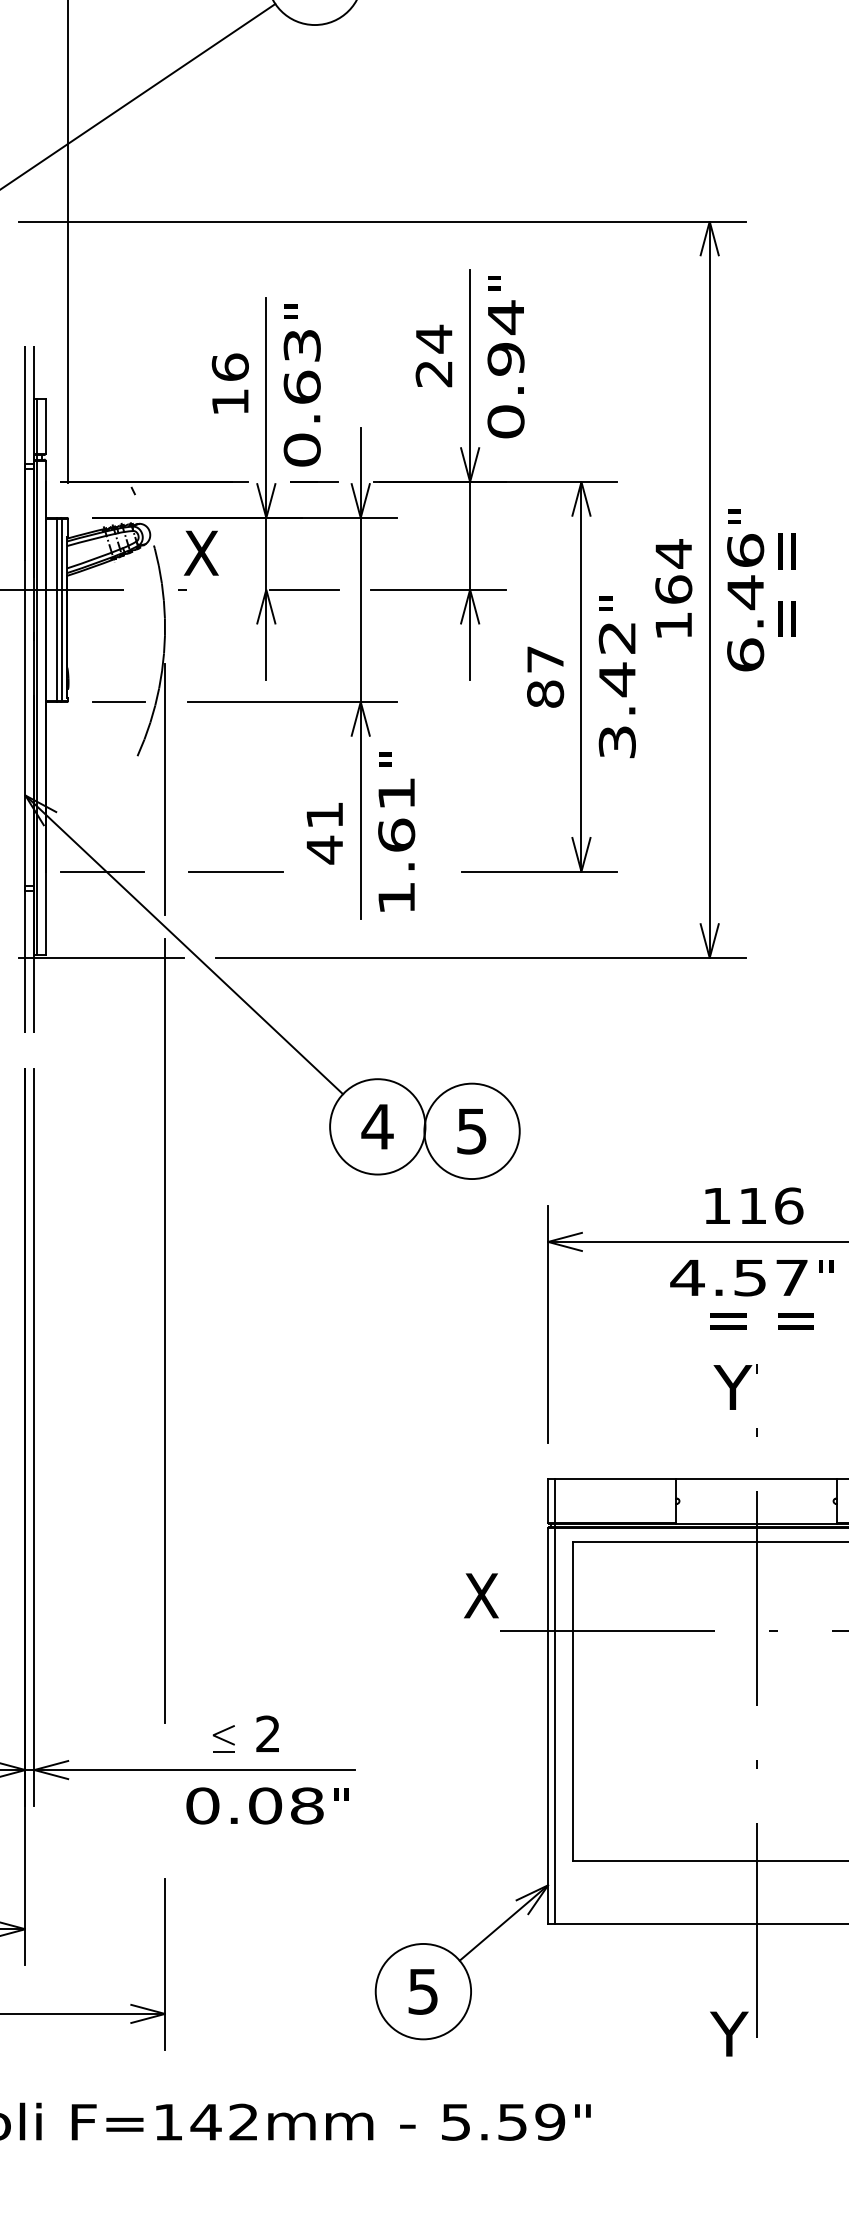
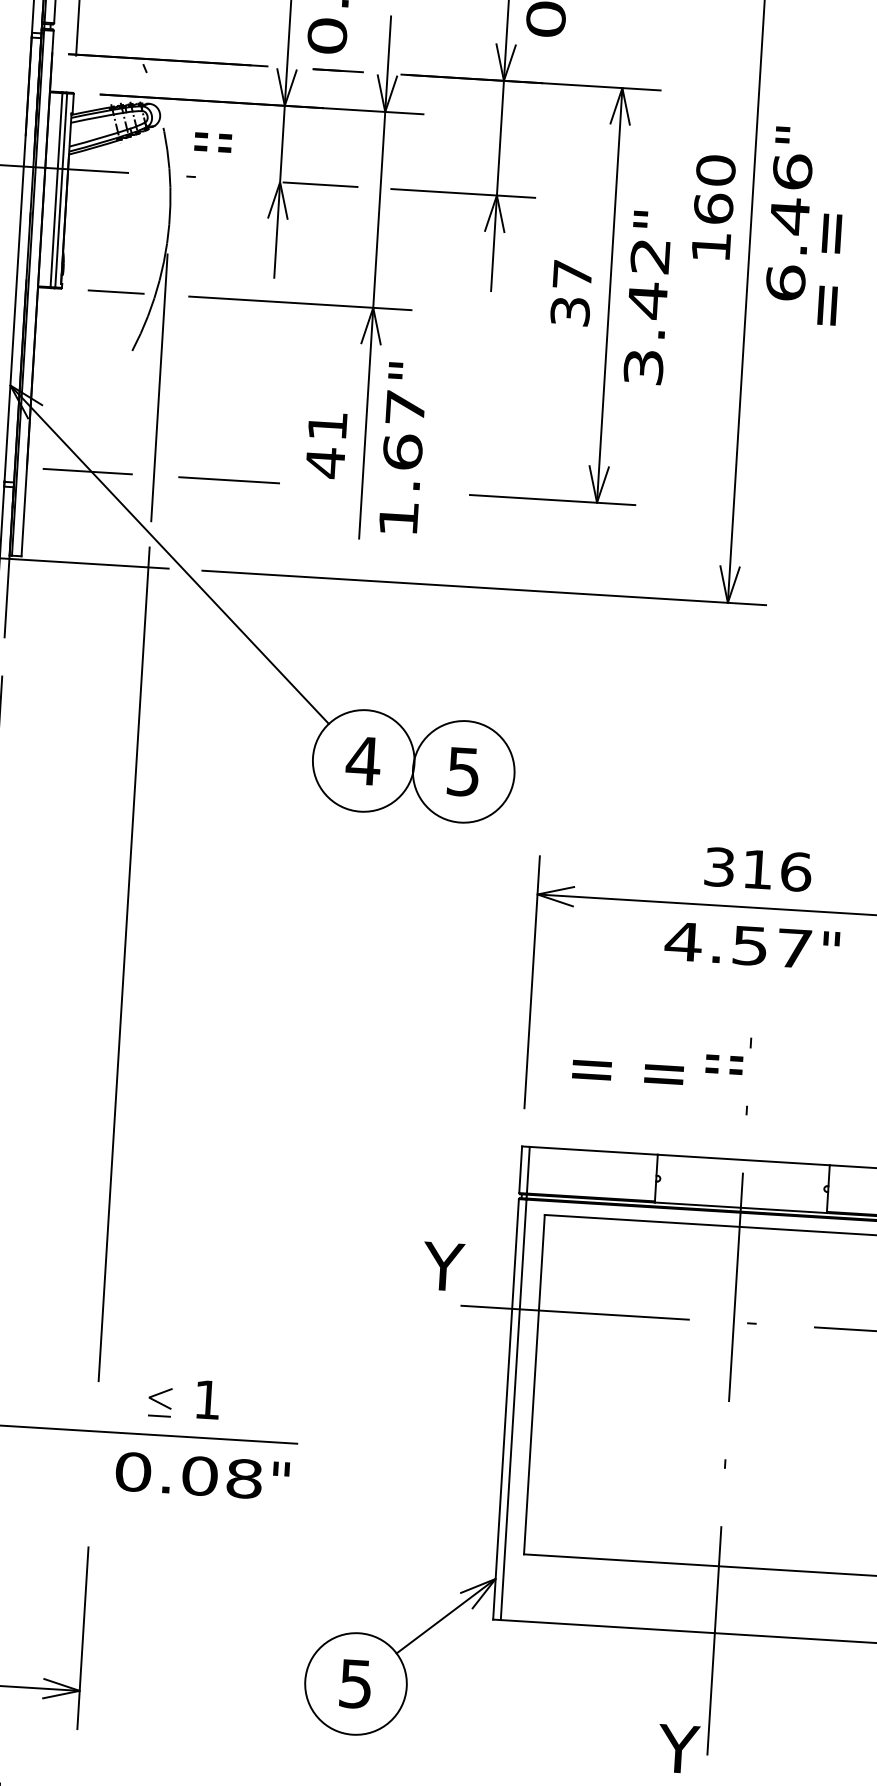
text: (200, 552) -> (212, 138), X -> = =
text: (673, 553) -> (715, 170), 164 -> 160
text: (786, 584) -> (829, 268), moved
text: (545, 693) -> (570, 310), 87 -> 37
text: (396, 793) -> (405, 407), 1.61 -> 1.67
text: (716, 1205) -> (718, 866), 116 -> 316
text: (761, 1321) -> (627, 1072), moved
text: (732, 1387) -> (724, 1061), Y -> = =
text: (481, 1595) -> (443, 1266), X -> Y
text: (267, 1733) -> (206, 1399), 2 -> 1

